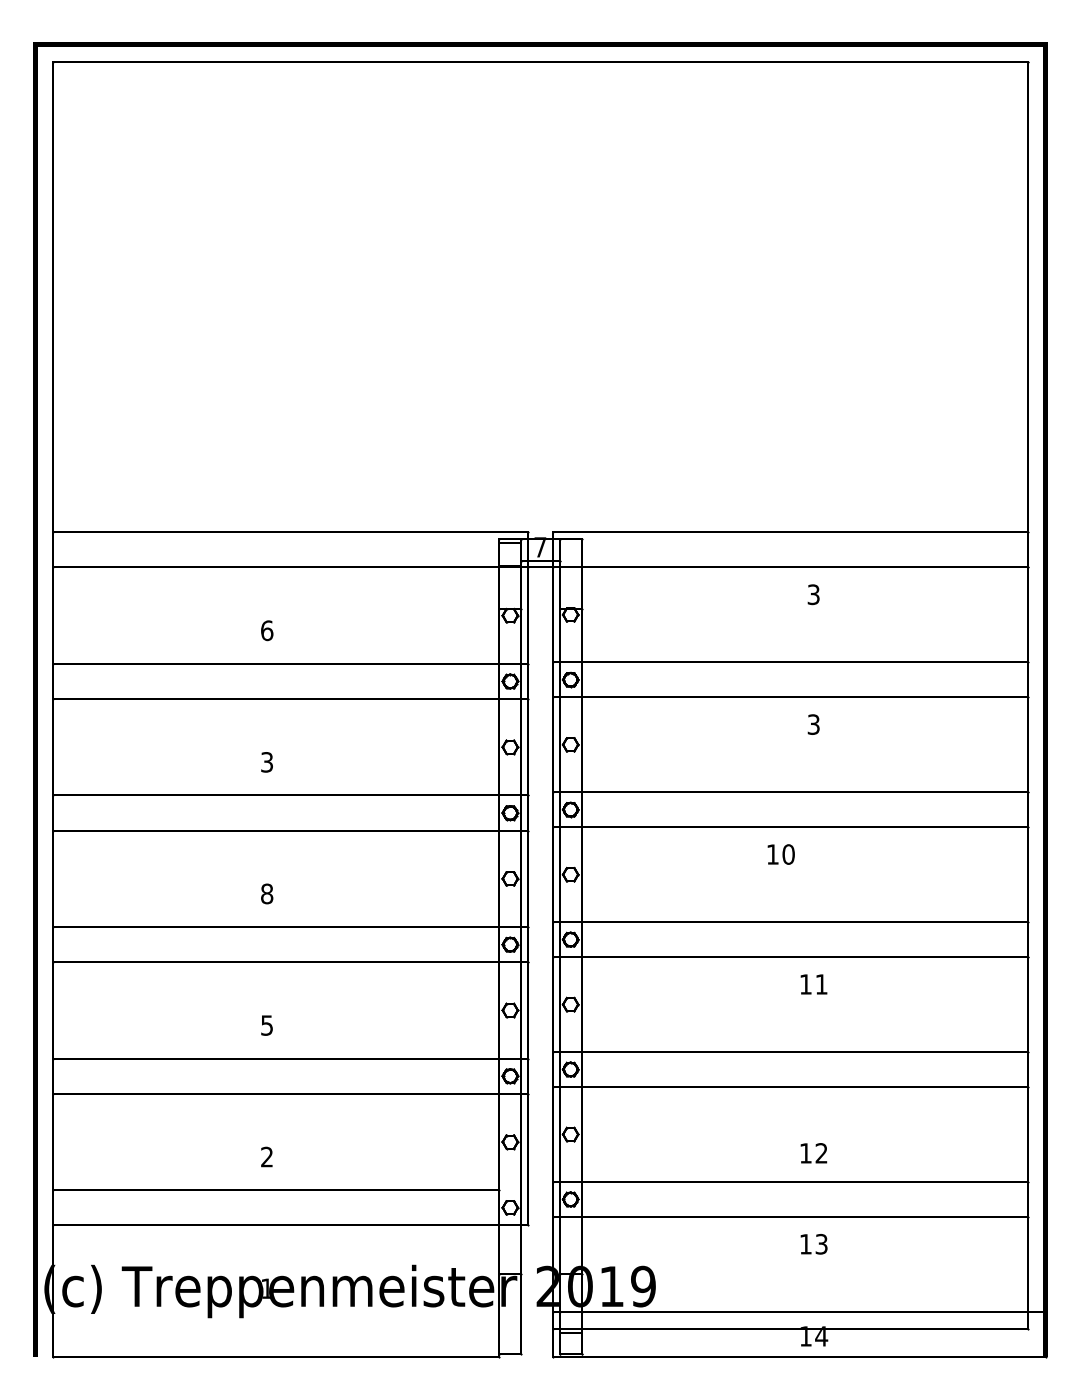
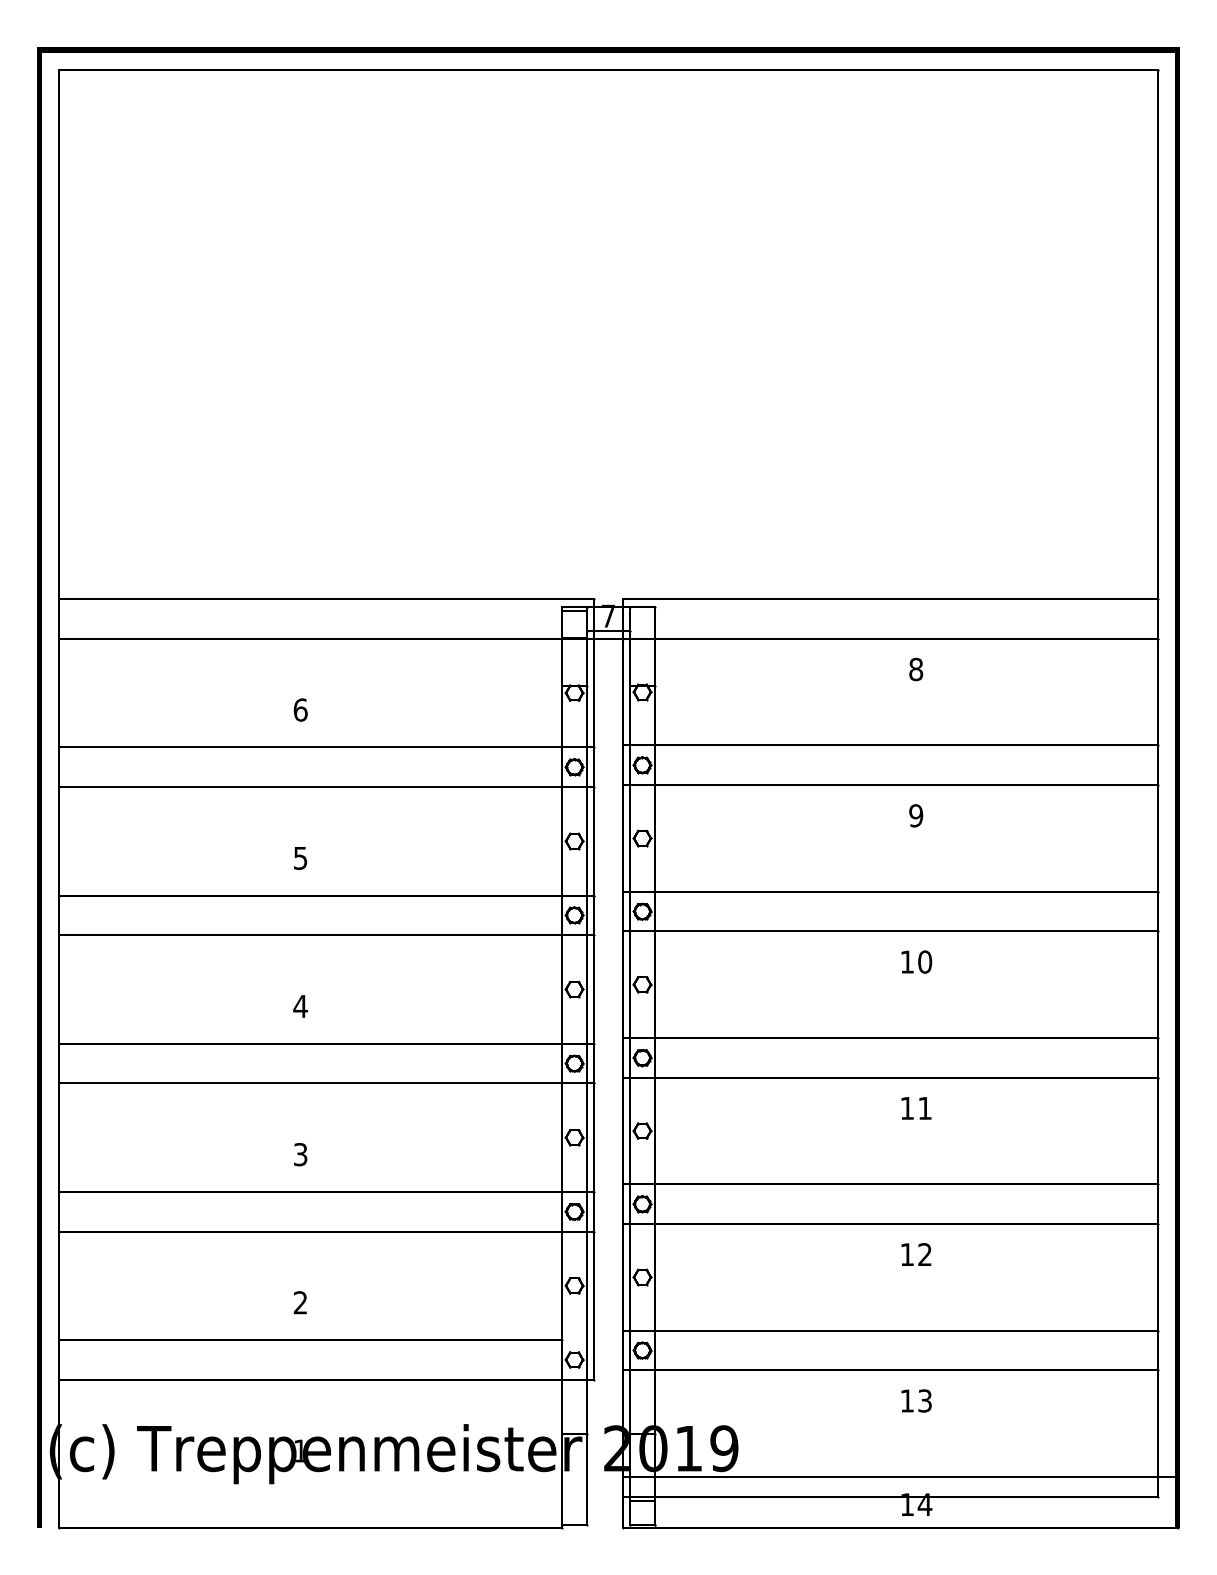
text: (813, 594) -> (915, 669), 3 -> 8
text: (813, 724) -> (915, 815), 3 -> 9
text: (266, 761) -> (299, 857), 3 -> 5
text: (780, 854) -> (915, 962), moved
text: (266, 893) -> (299, 1005), 8 -> 4
text: (266, 1025) -> (299, 1154), 5 -> 3
text: (813, 1153) -> (915, 1254), moved

